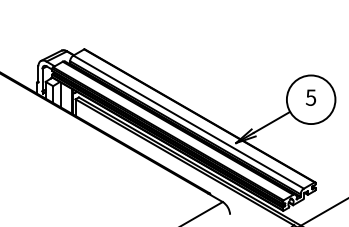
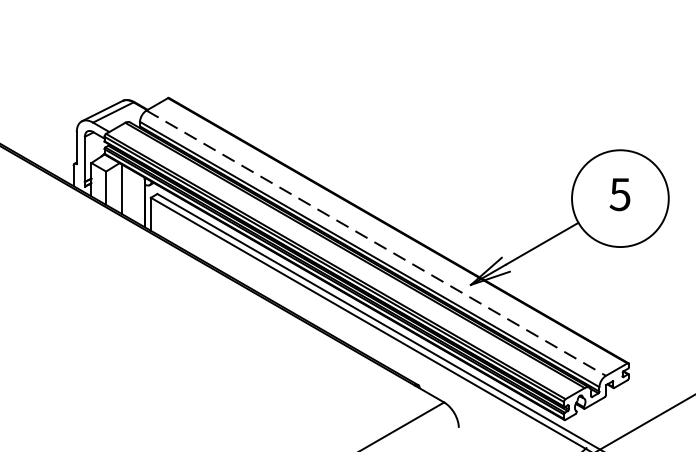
line: (189, 122) -> (377, 243), solid -> dashed

